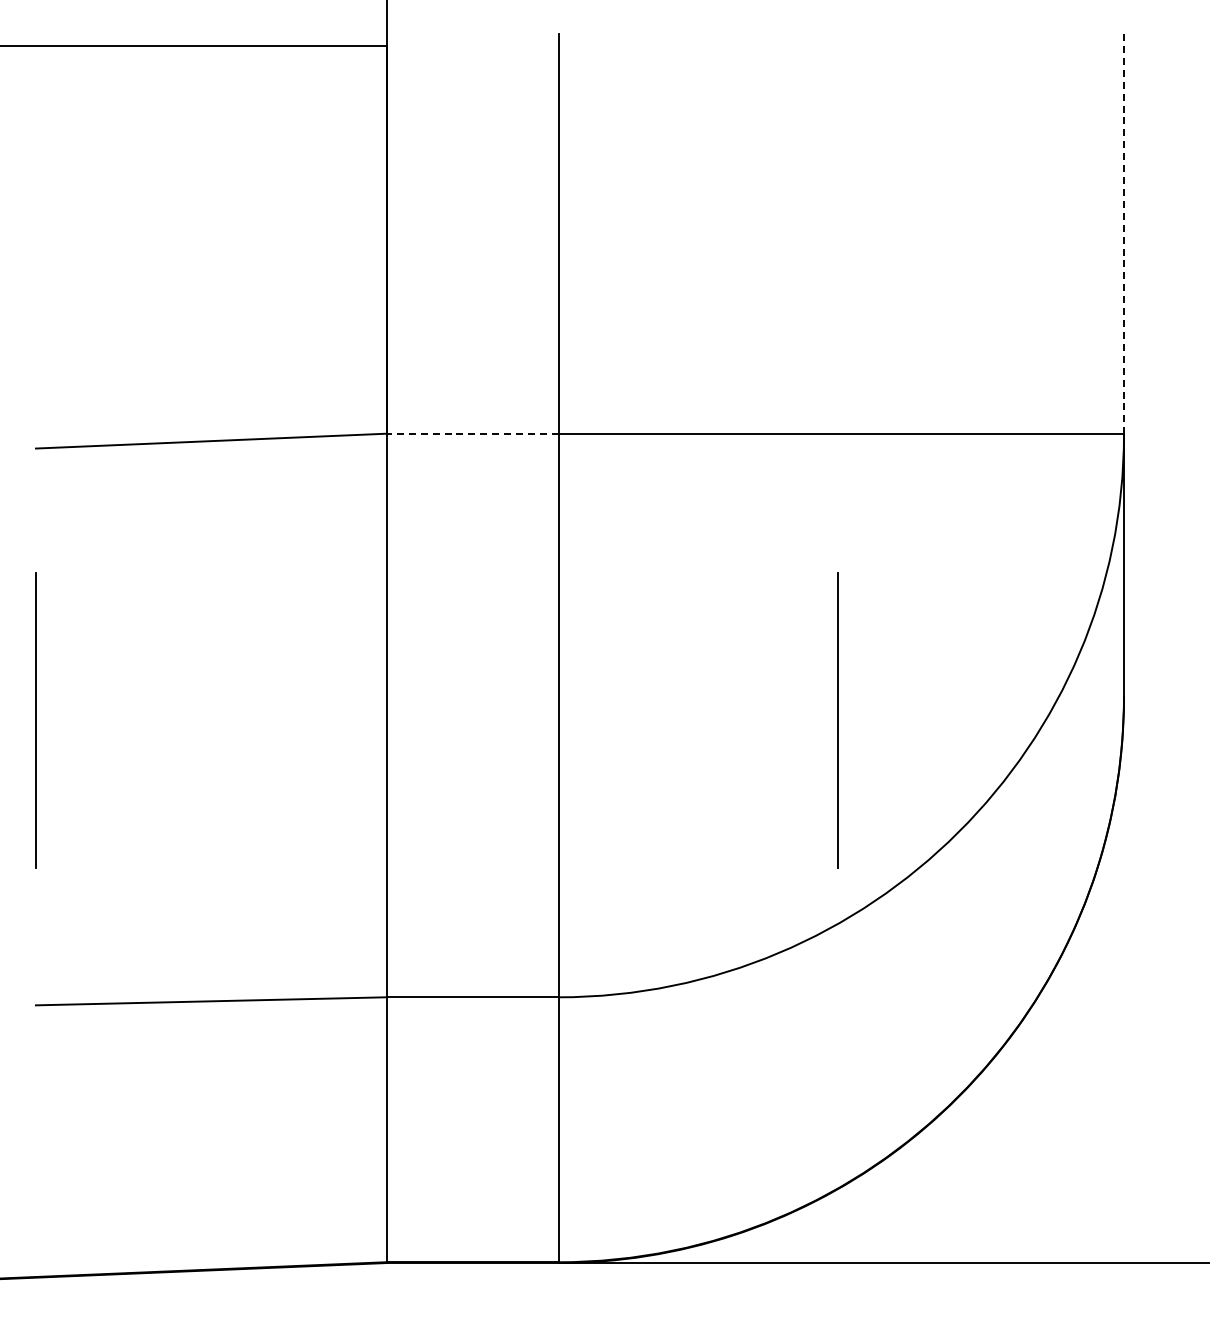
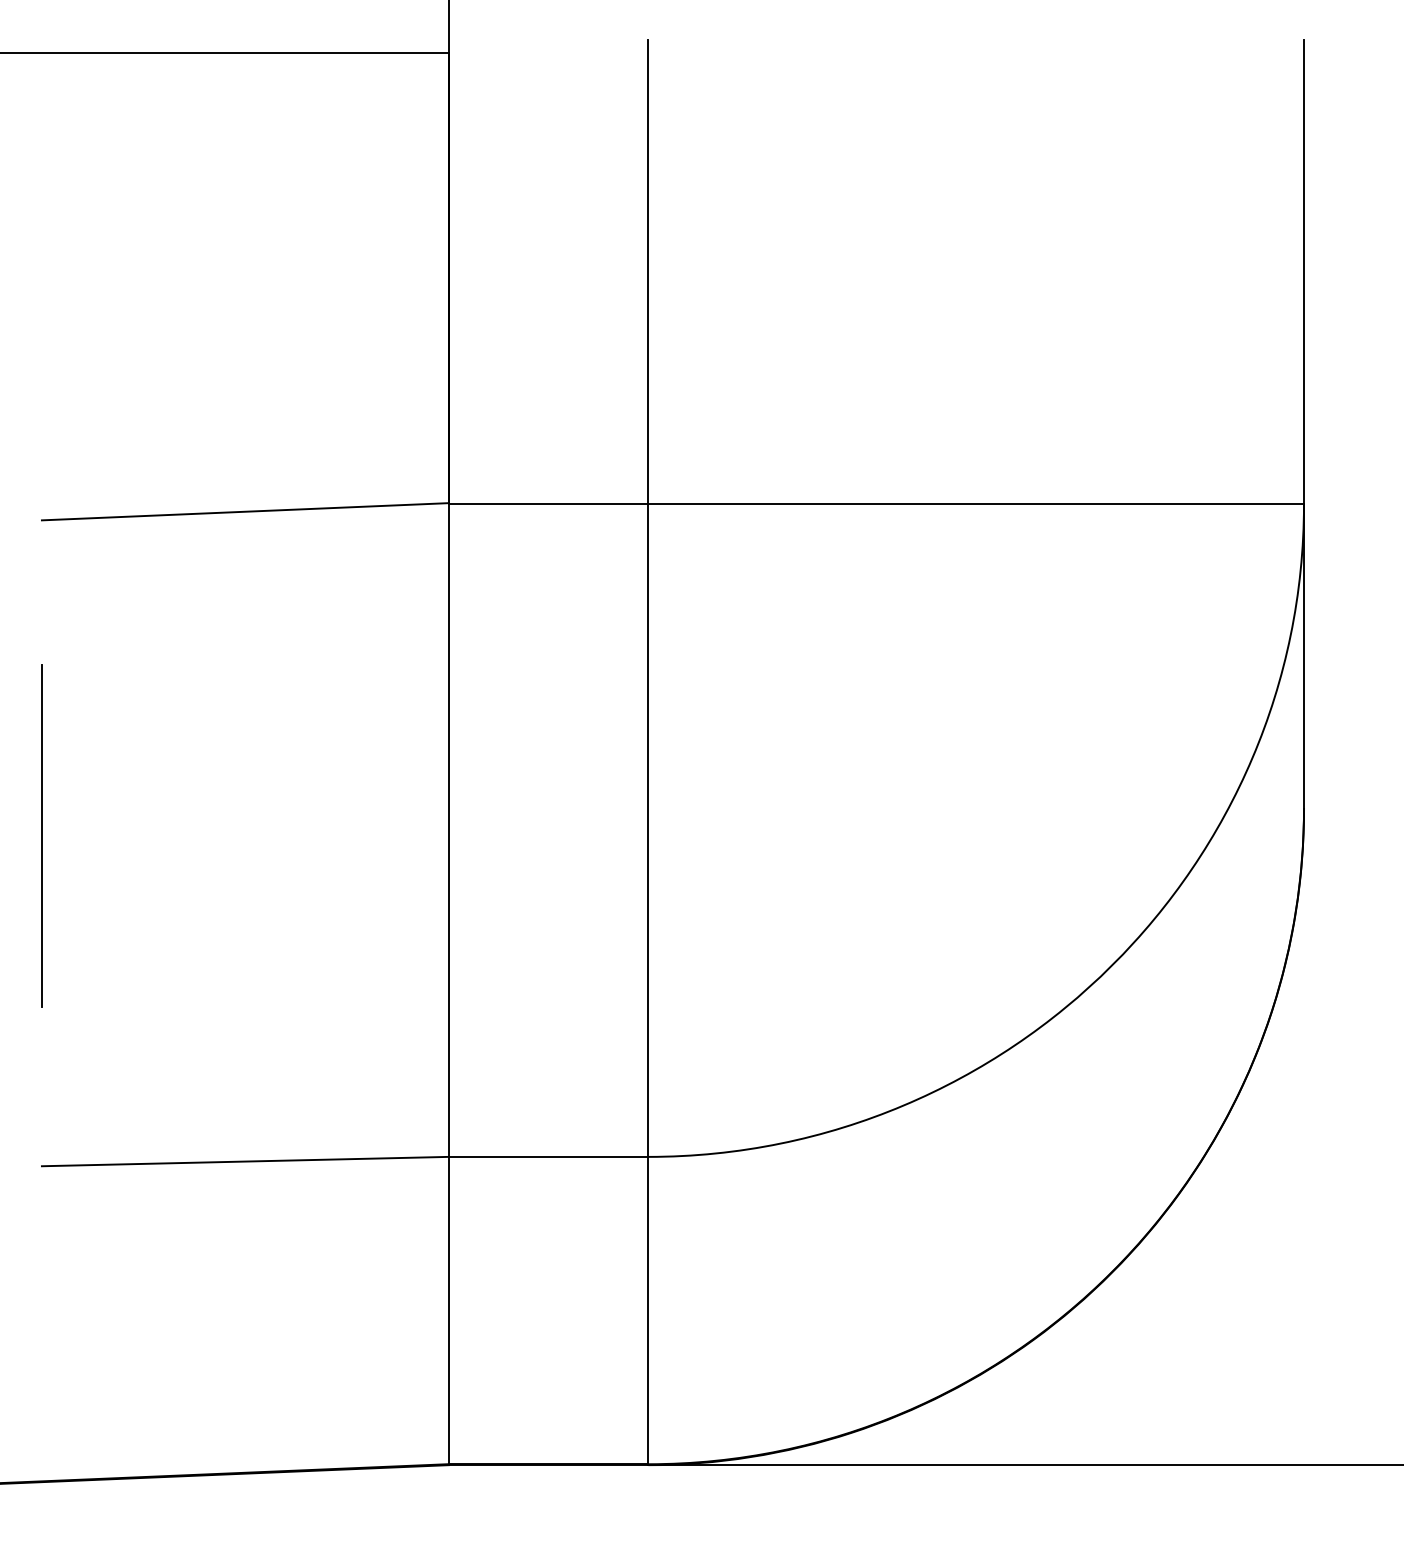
line: (1123, 234) -> (1303, 272), dashed -> solid
line: (472, 434) -> (548, 504), dashed -> solid
line: (837, 720) -> (971, 835), removed

